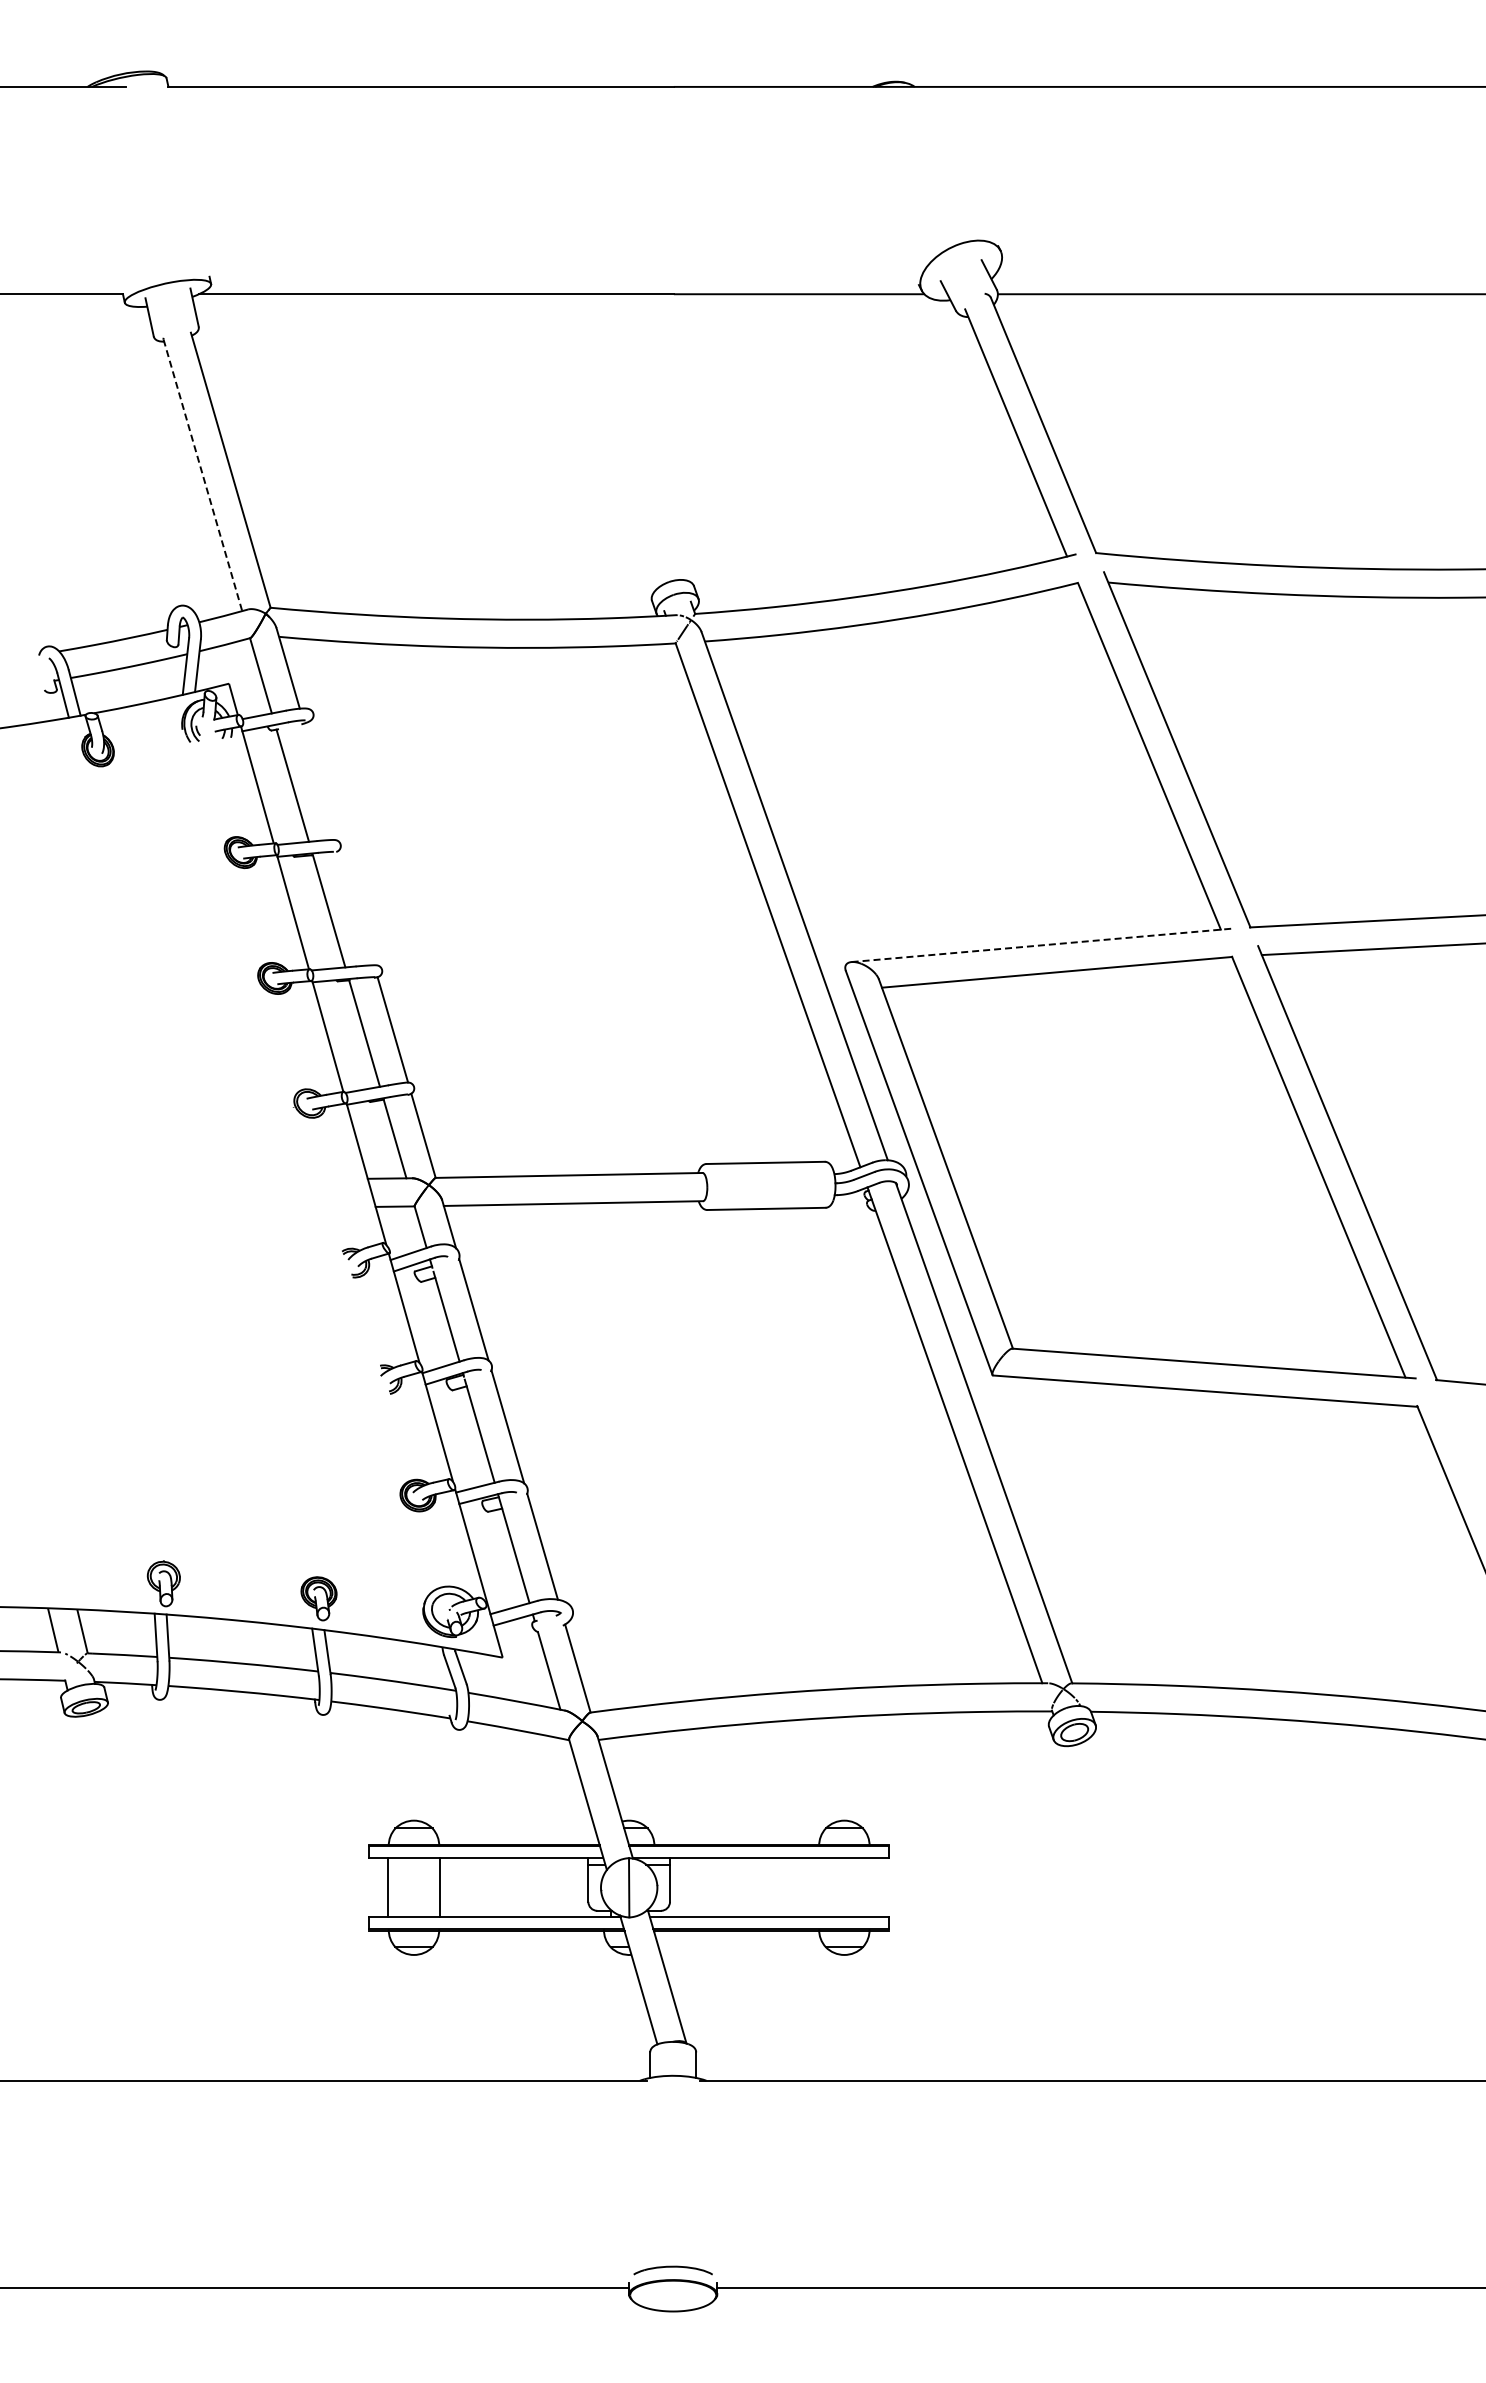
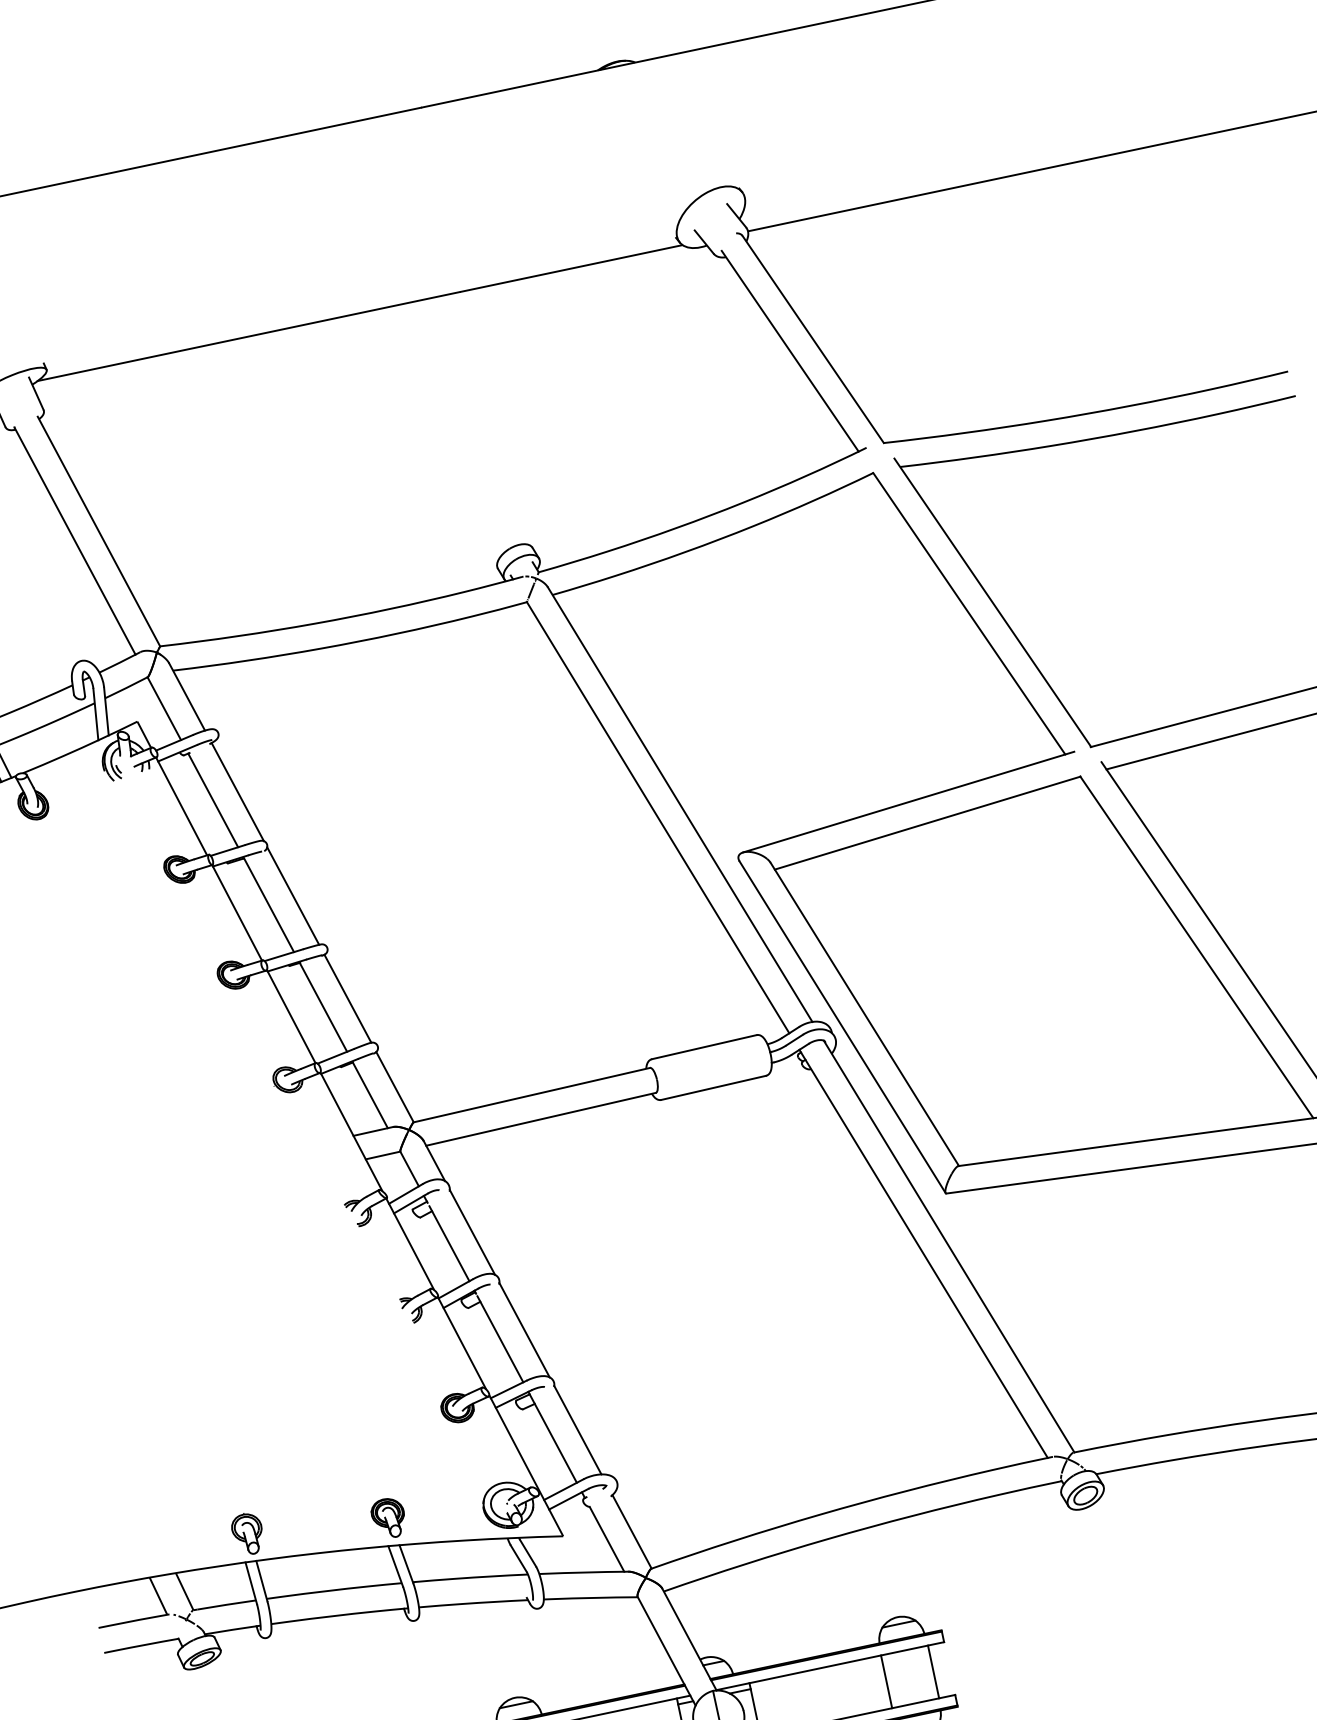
line: (203, 475) -> (75, 541), dashed -> solid
line: (321, 782) -> (238, 792), added
line: (357, 906) -> (293, 895), added
line: (1040, 945) -> (907, 802), dashed -> solid
line: (817, 1887) -> (886, 1681), added
line: (870, 1887) -> (933, 1671), added

